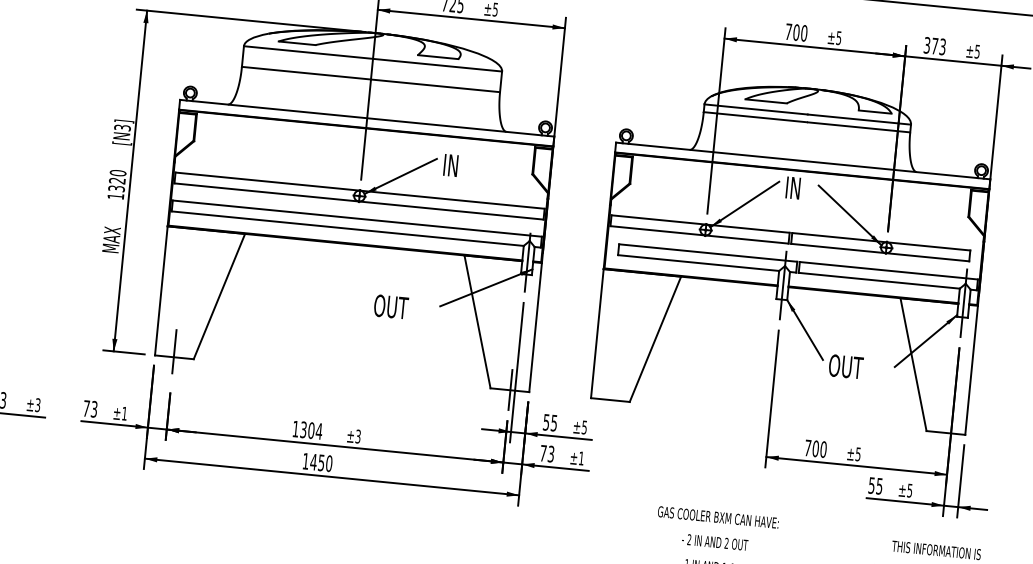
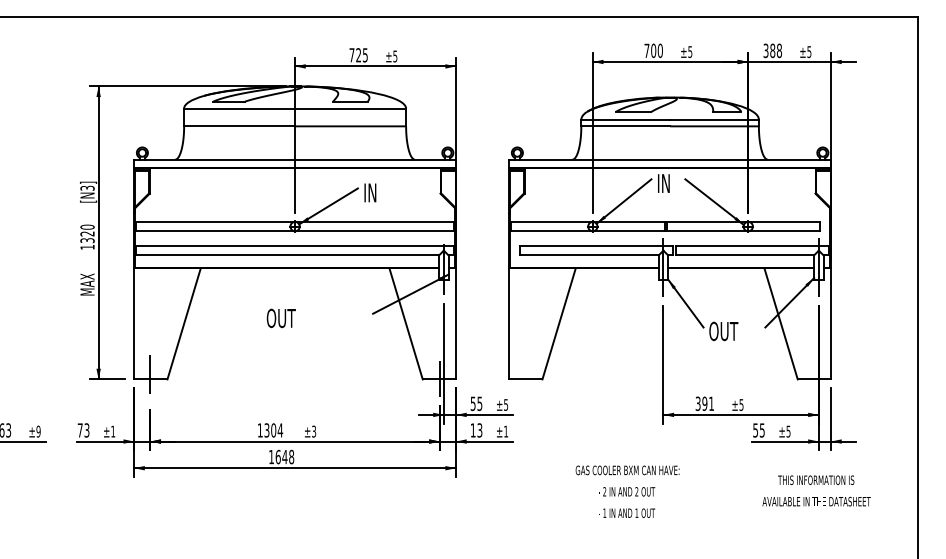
text: (938, 46) -> (775, 50), 373 -> 388
text: (390, 306) -> (280, 318), moved
text: (37, 405) -> (38, 431), ±3 -> ±9
text: (815, 448) -> (704, 403), 700 -> 391
text: (542, 453) -> (472, 430), 73 -> 13
text: (321, 462) -> (284, 456), 1450 -> 1648

